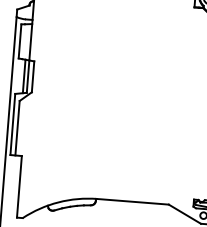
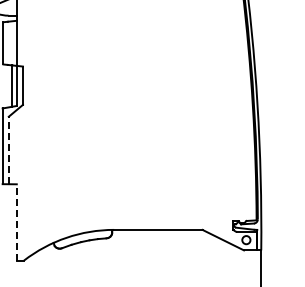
line: (17, 128) -> (8, 150), solid -> dashed
line: (19, 186) -> (16, 221), solid -> dashed

